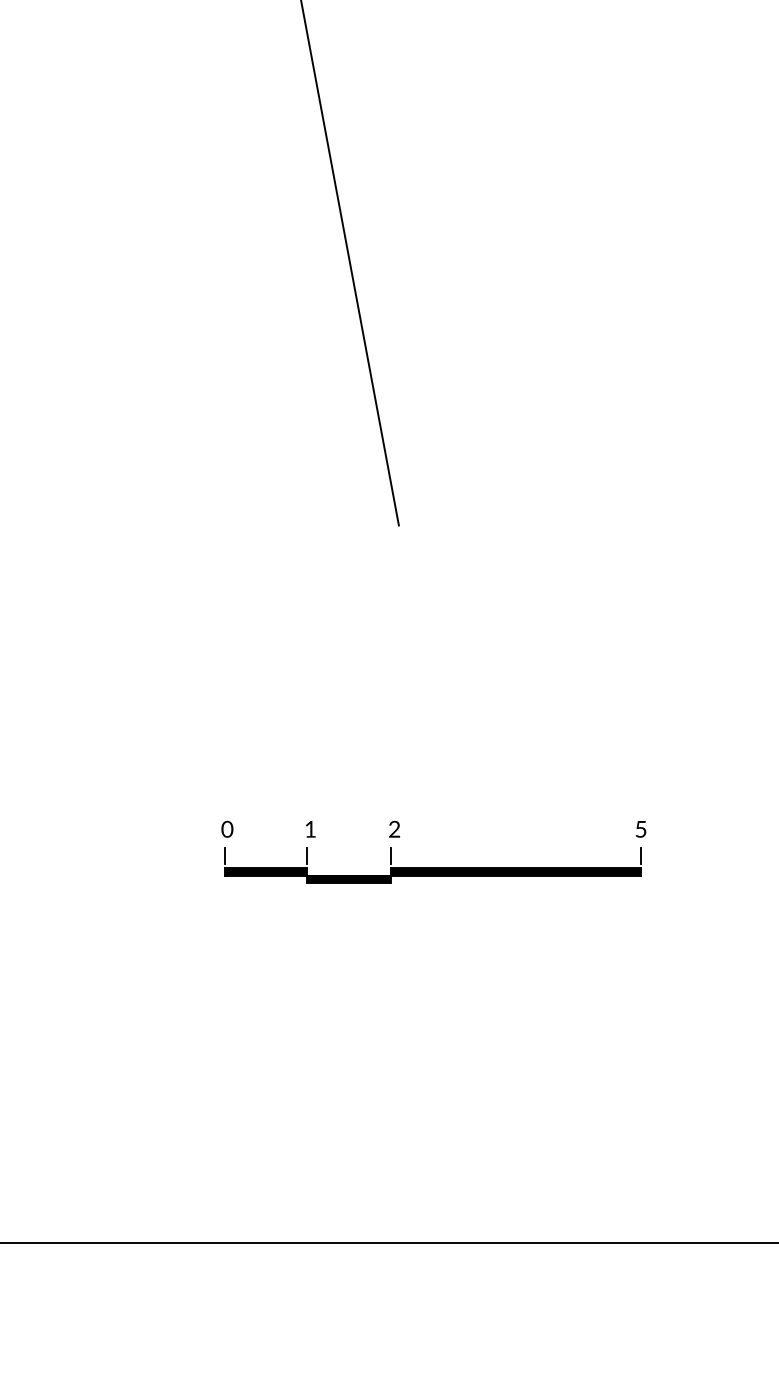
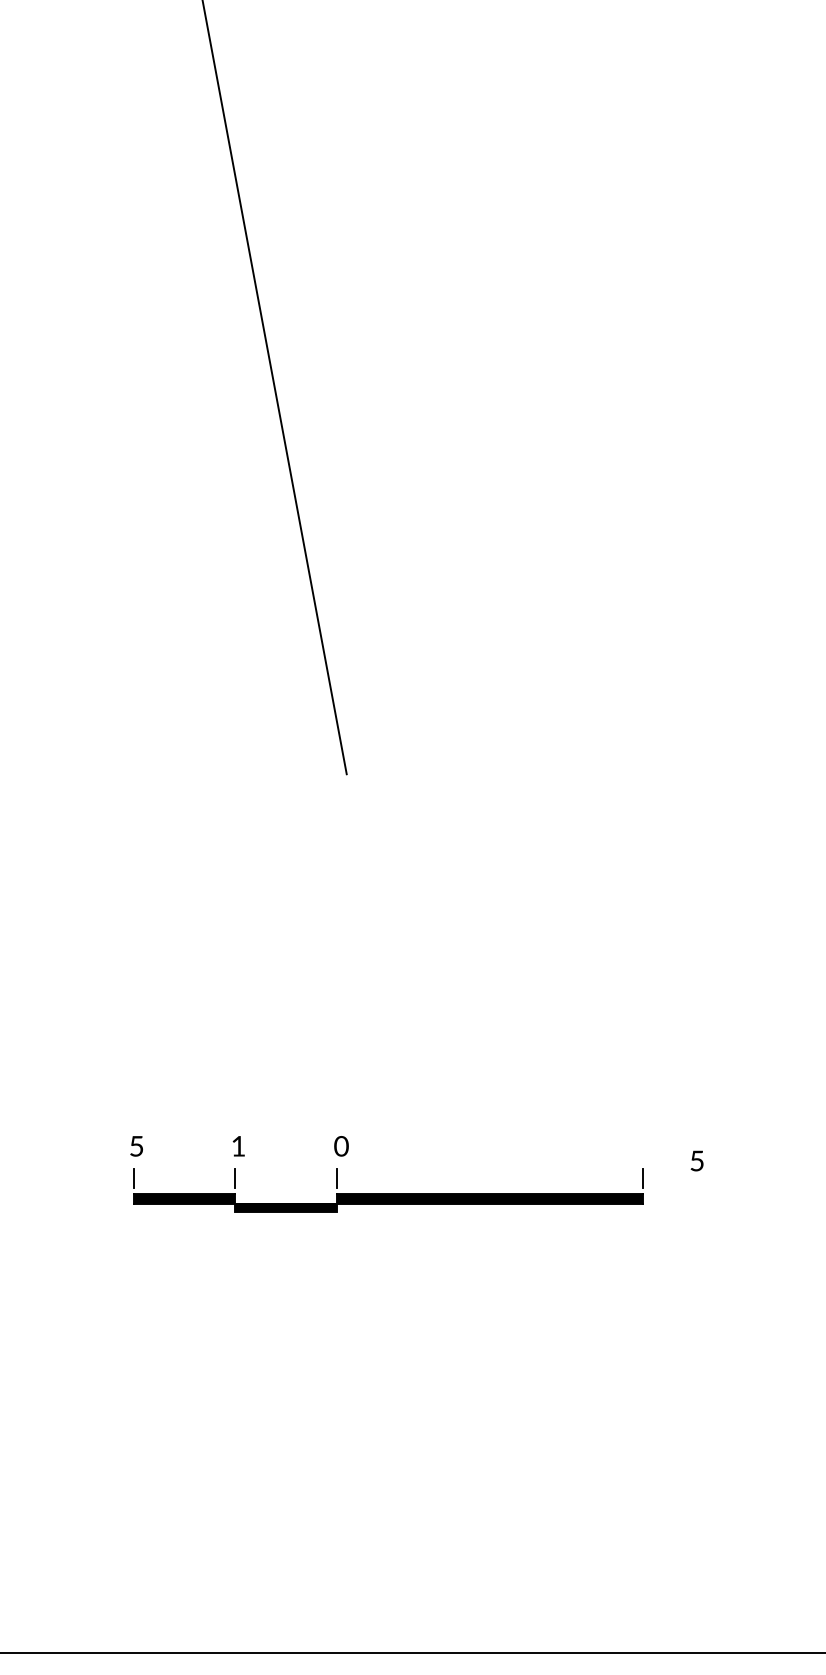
text: (227, 828) -> (136, 1145), 0 -> 5
text: (394, 829) -> (341, 1146), 2 -> 0
text: (641, 829) -> (697, 1161), moved

